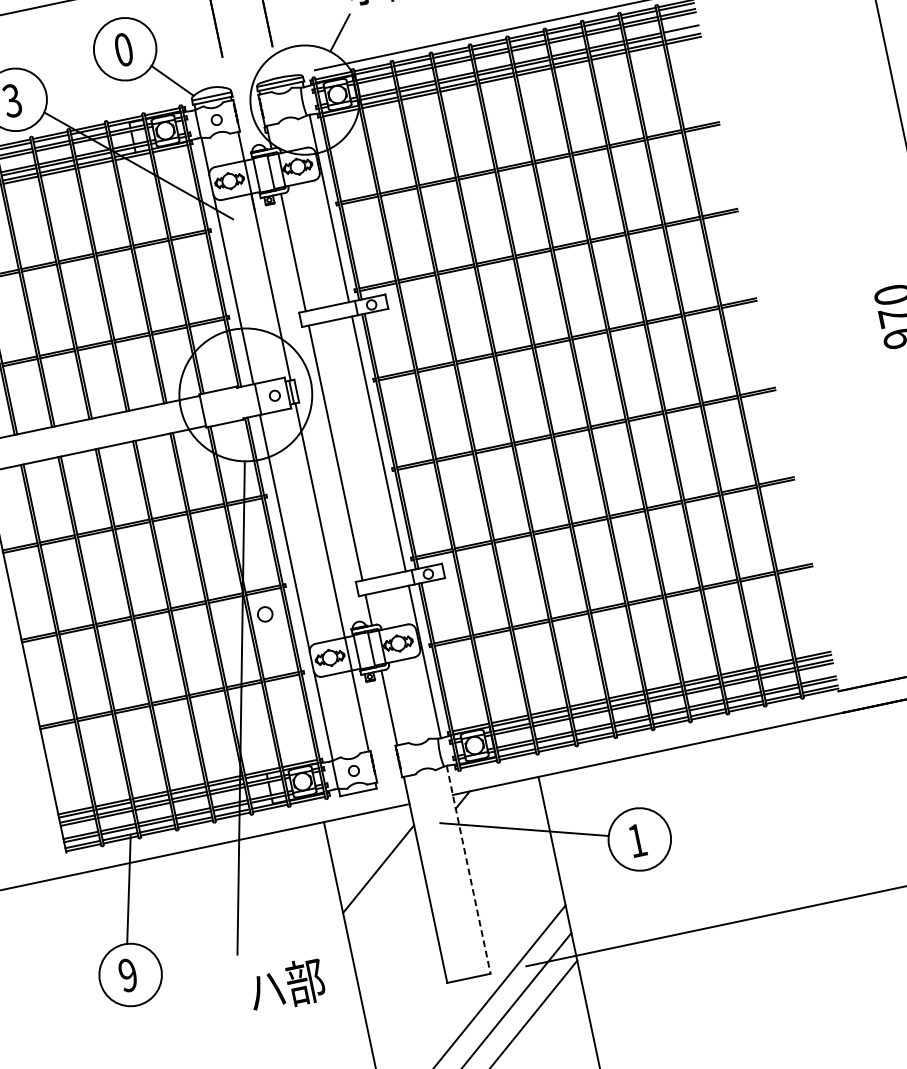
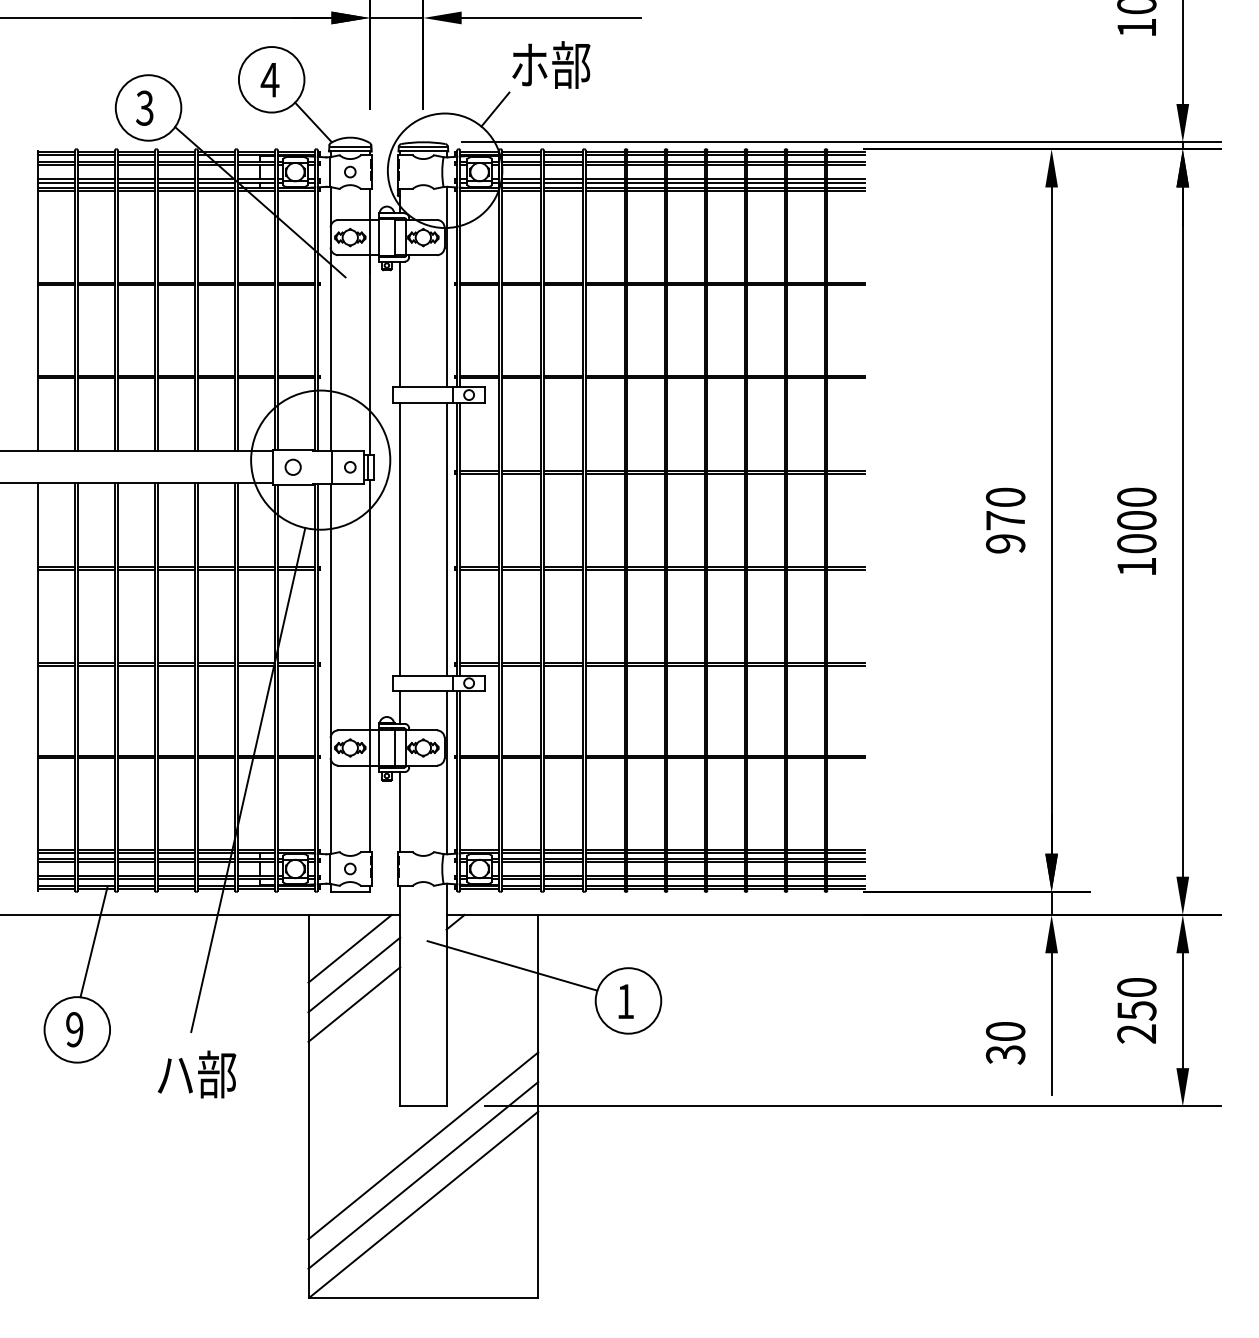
line: (681, 32) -> (845, 182), added
text: (123, 49) -> (269, 79), 0 -> 4
circle: (264, 613) -> (292, 466), moved
line: (368, 845) -> (349, 948), added
line: (468, 870) -> (446, 995), dashed -> solid
line: (384, 896) -> (354, 1004), added
text: (286, 985) -> (196, 1074), moved

